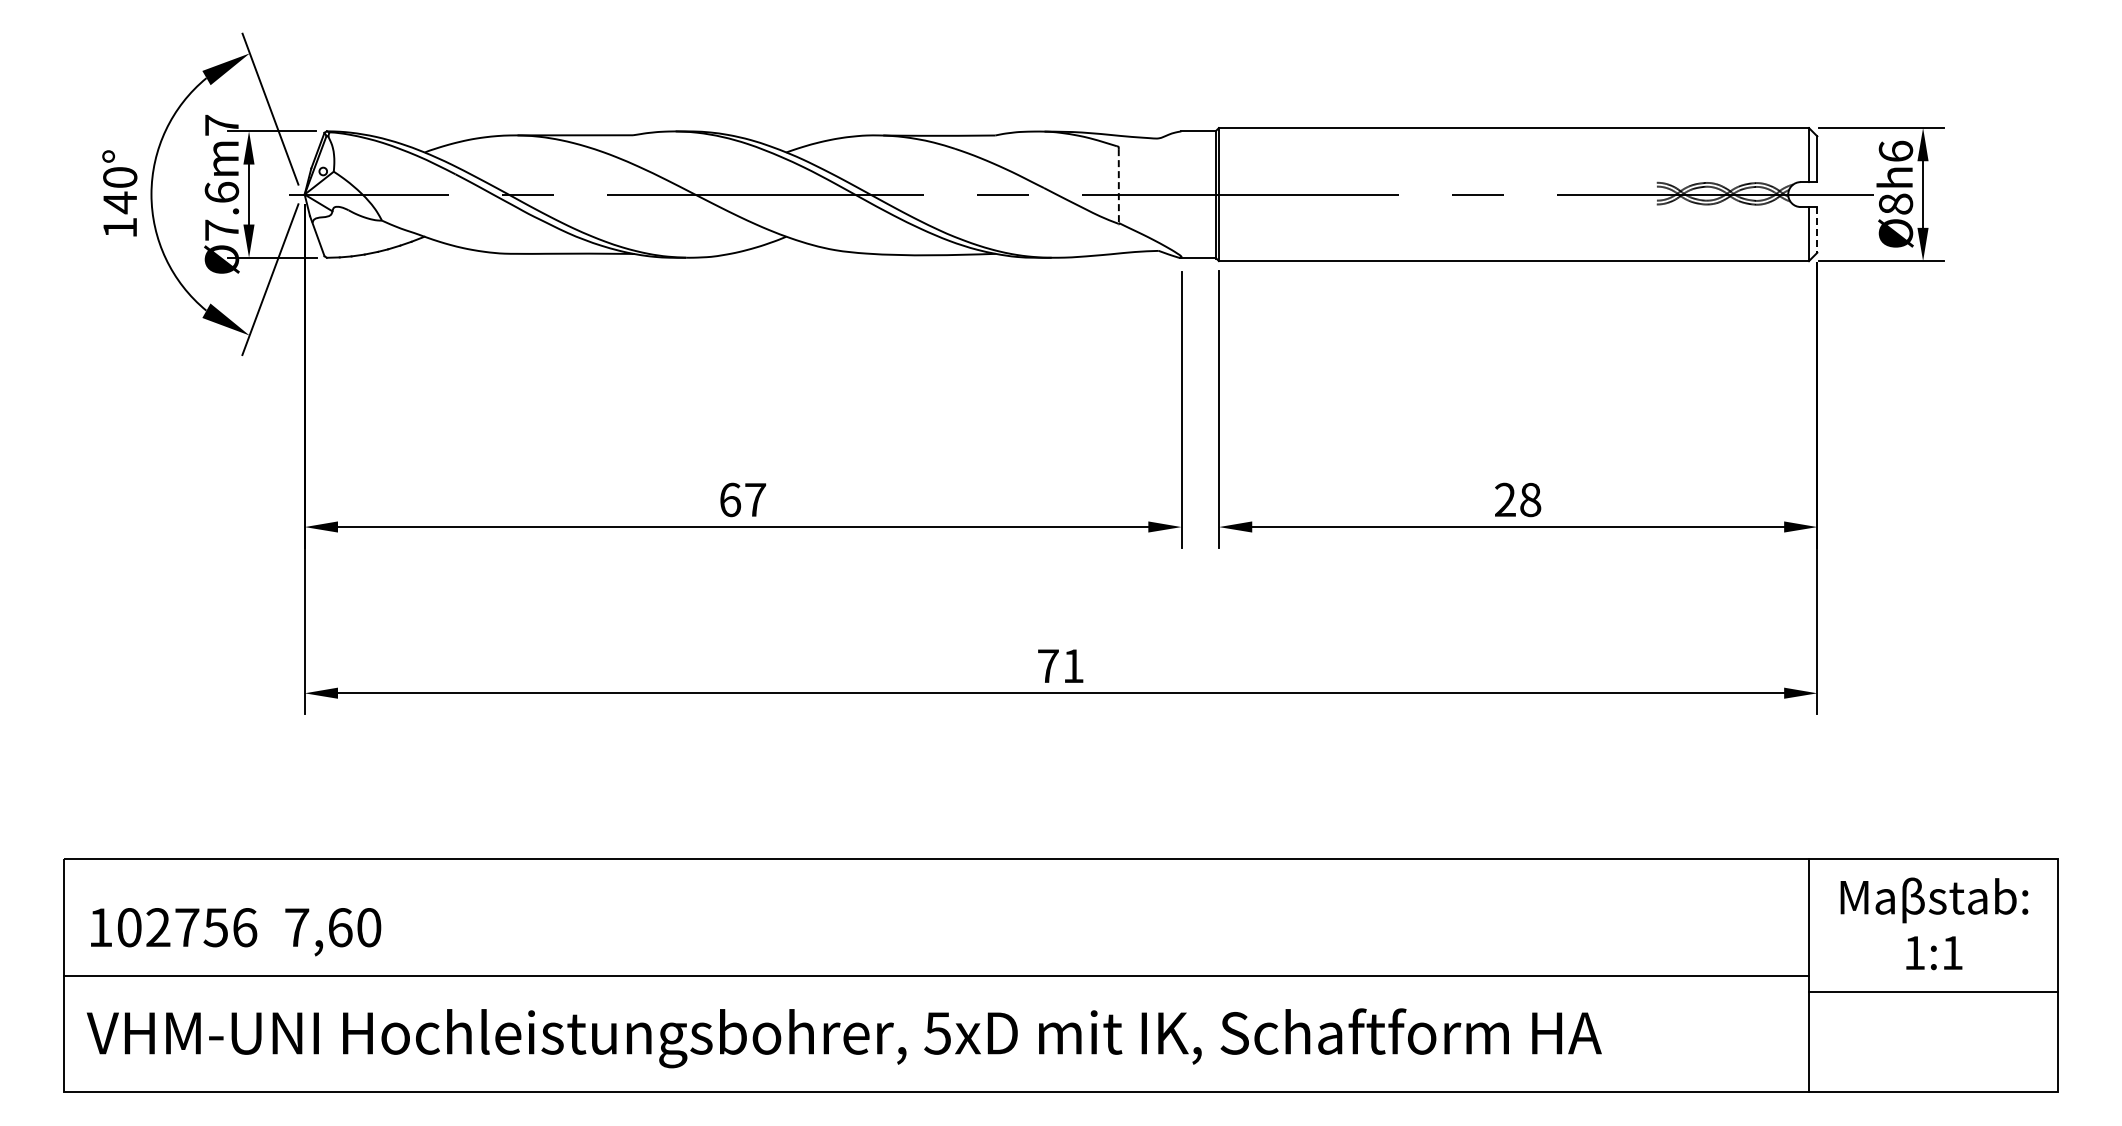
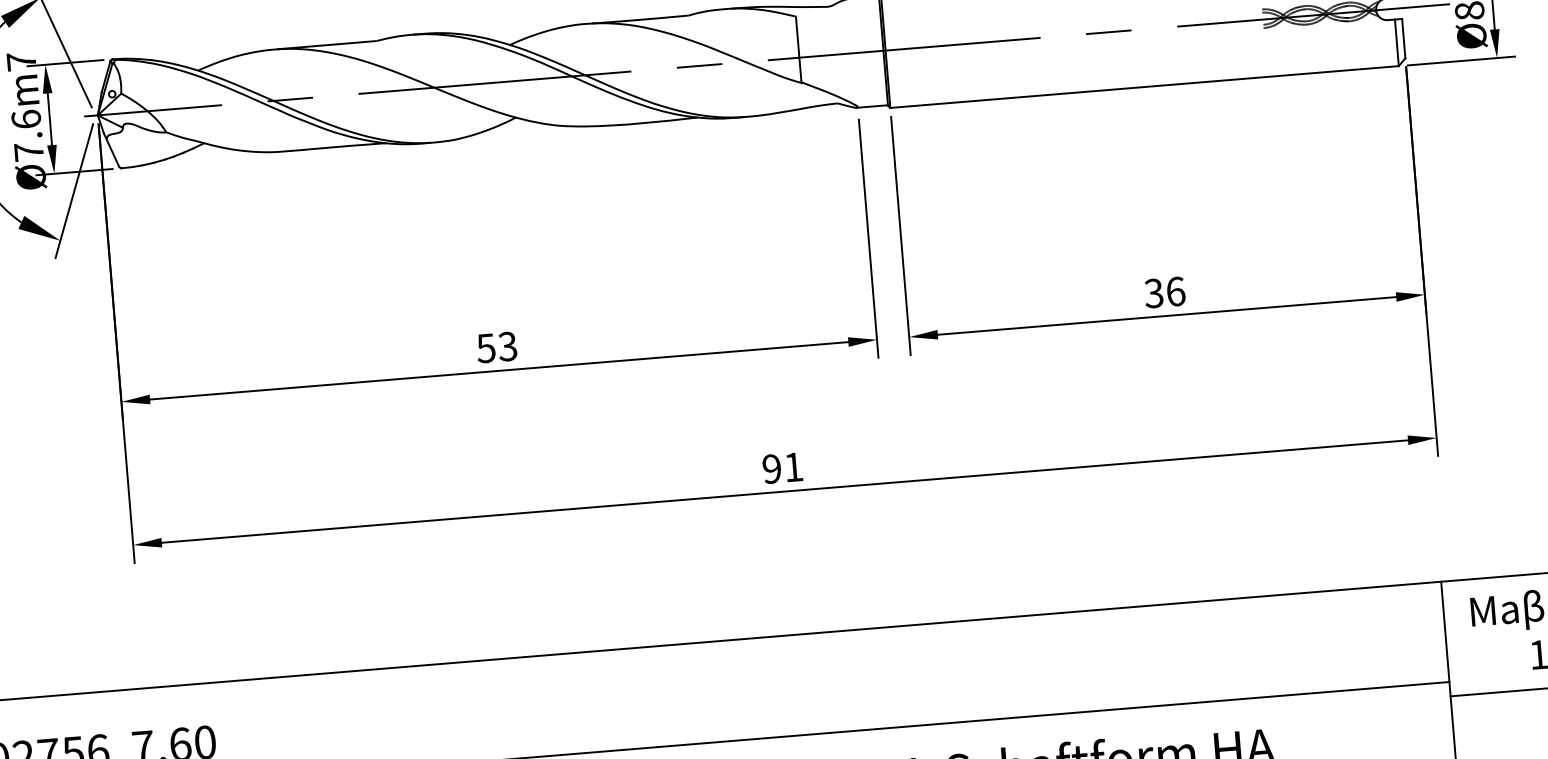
line: (1118, 186) -> (798, 50), dashed -> solid
line: (1817, 229) -> (1403, 38), dashed -> solid
text: (742, 499) -> (496, 347), 67 -> 53
text: (1517, 499) -> (1164, 292), 28 -> 36
text: (1048, 666) -> (772, 469), 71 -> 91

